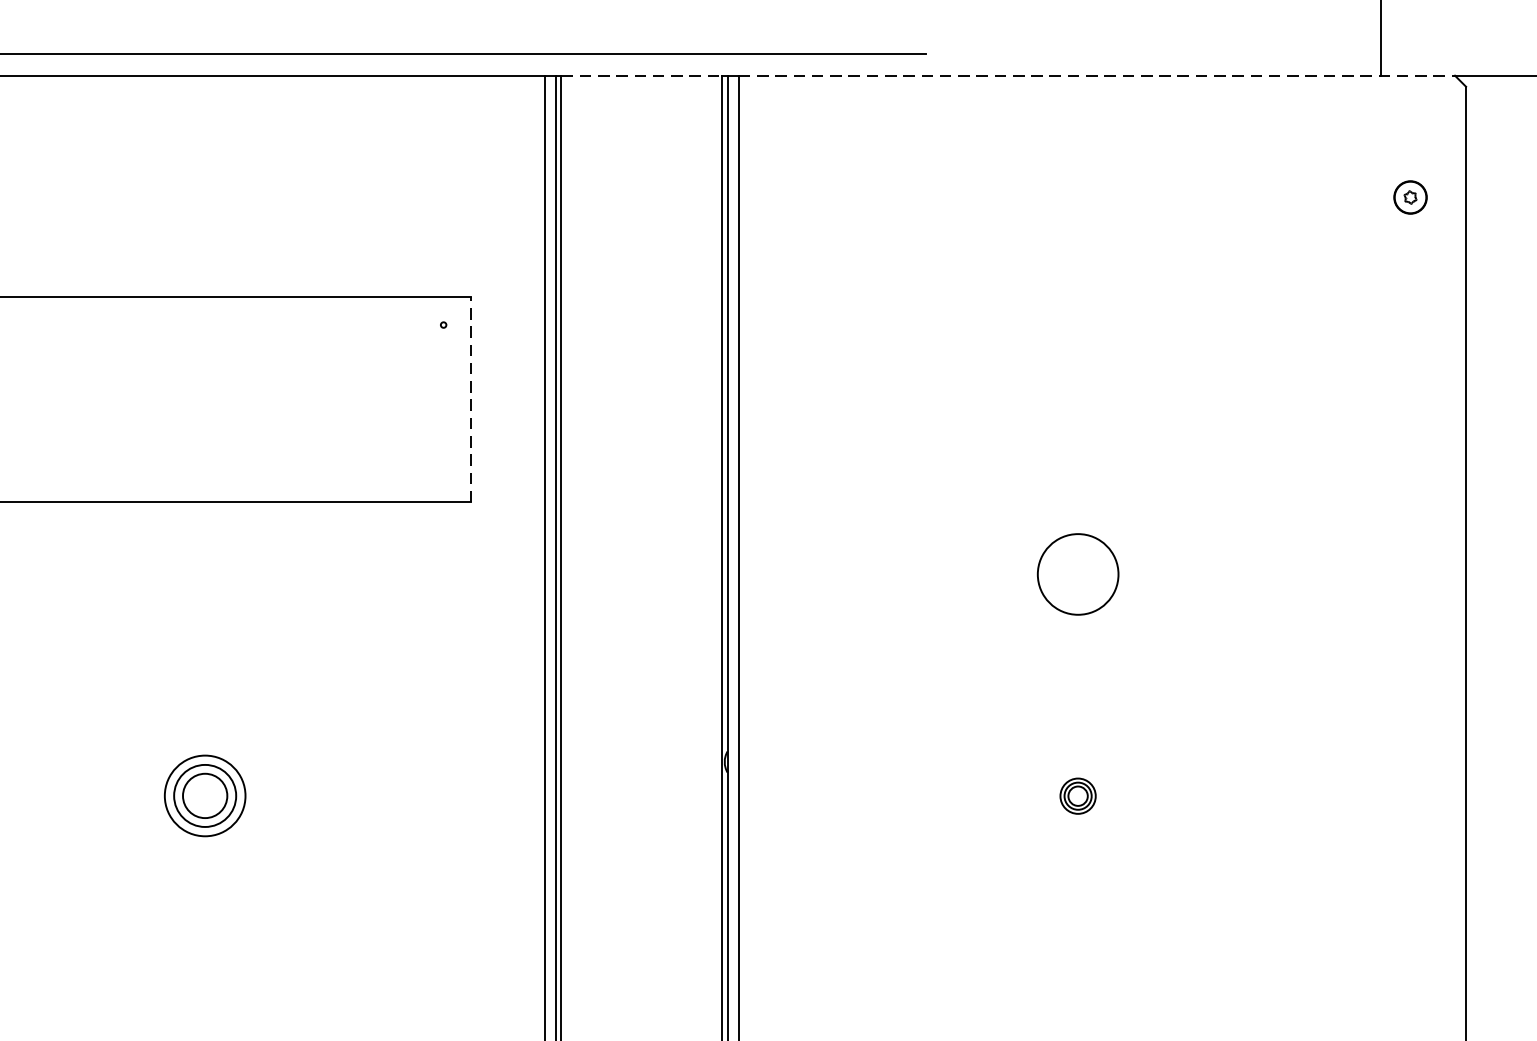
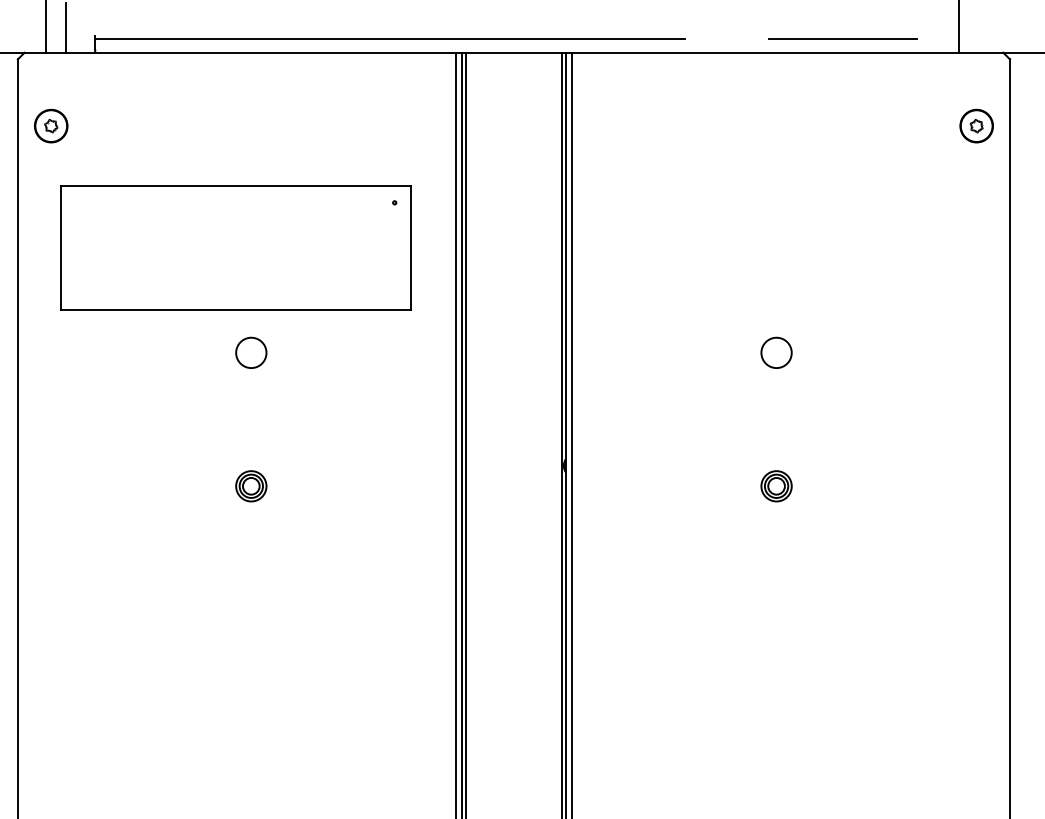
line: (1187, 53) -> (842, 39), added
line: (642, 75) -> (514, 52), dashed -> solid
line: (1096, 75) -> (787, 52), dashed -> solid
part: (1410, 196) -> (976, 125), size x1.67
line: (471, 399) -> (411, 247), dashed -> solid
circle: (205, 573) -> (251, 352), added
circle: (1078, 573) -> (776, 352), size x0.62
part: (205, 796) -> (251, 486), size x0.62
part: (1078, 796) -> (776, 486), size x1.43

